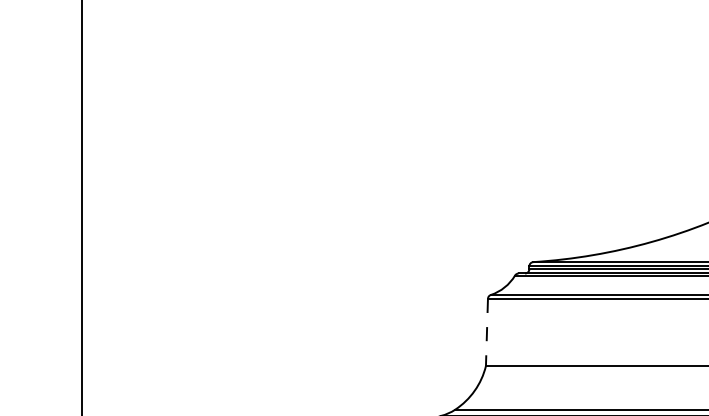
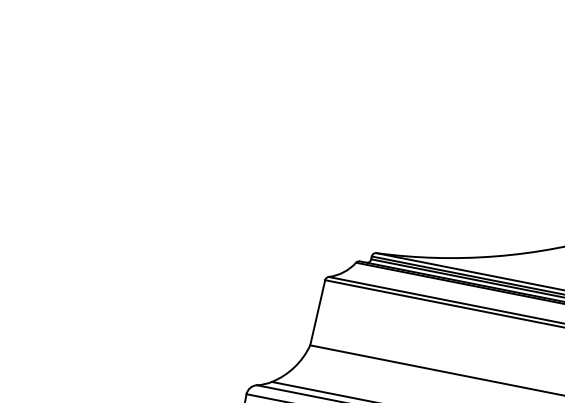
line: (486, 332) -> (317, 312), dashed -> solid

